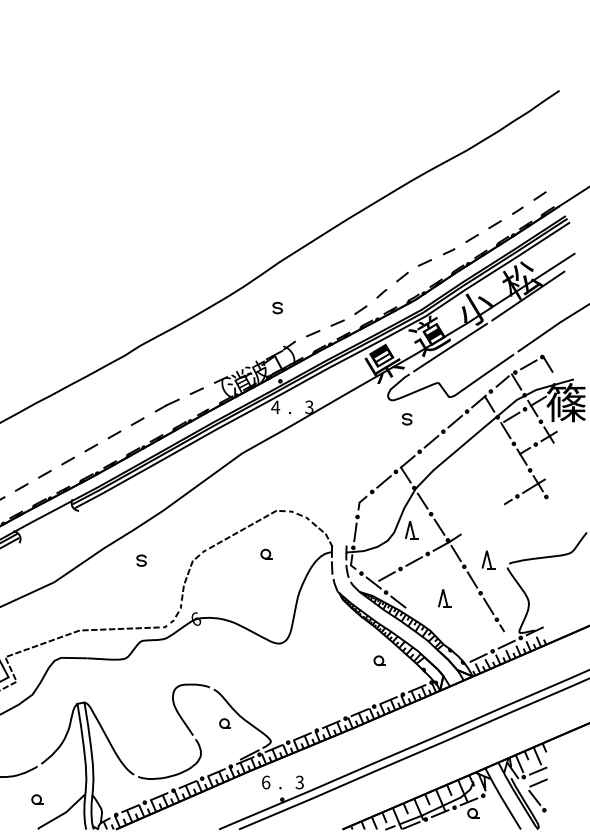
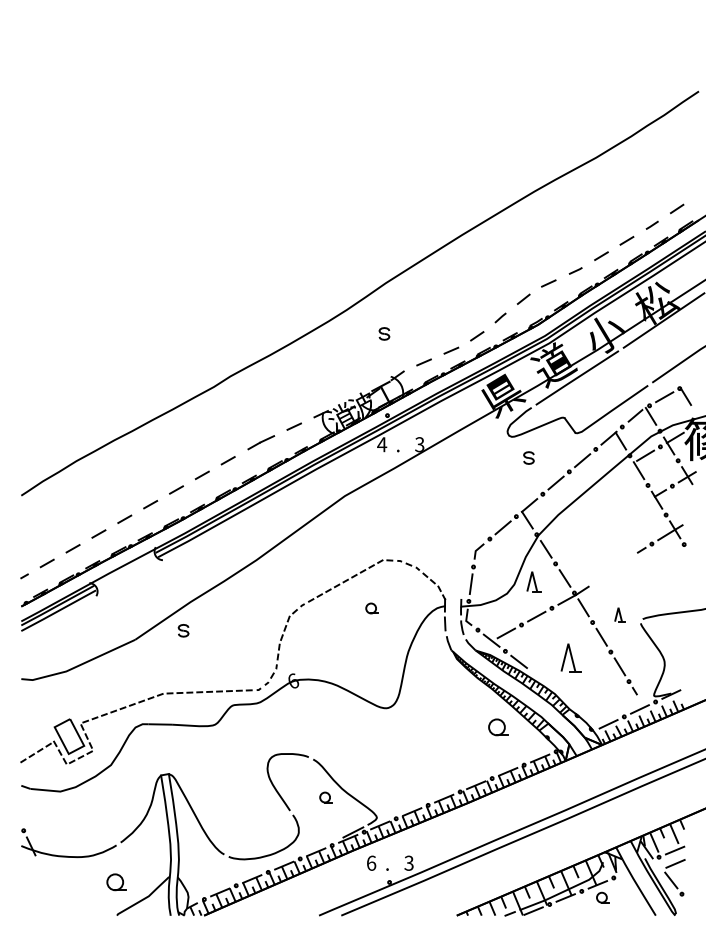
part: (488, 559) -> (619, 614), size x0.7
part: (141, 560) -> (183, 630), moved
part: (444, 598) -> (570, 657), size x1.4
part: (379, 660) -> (497, 727), size x1.6
part: (36, 799) -> (115, 882), size x1.6

